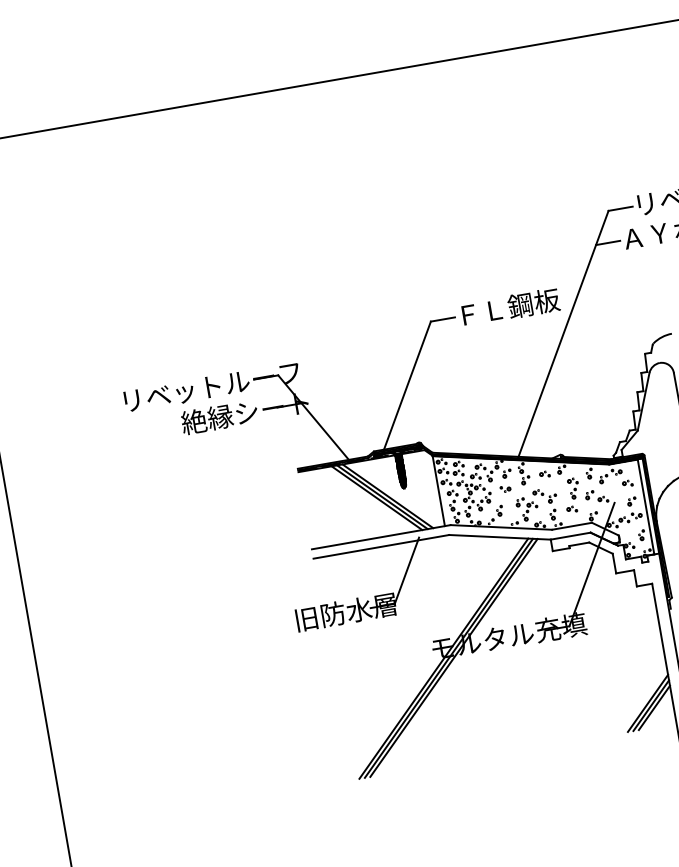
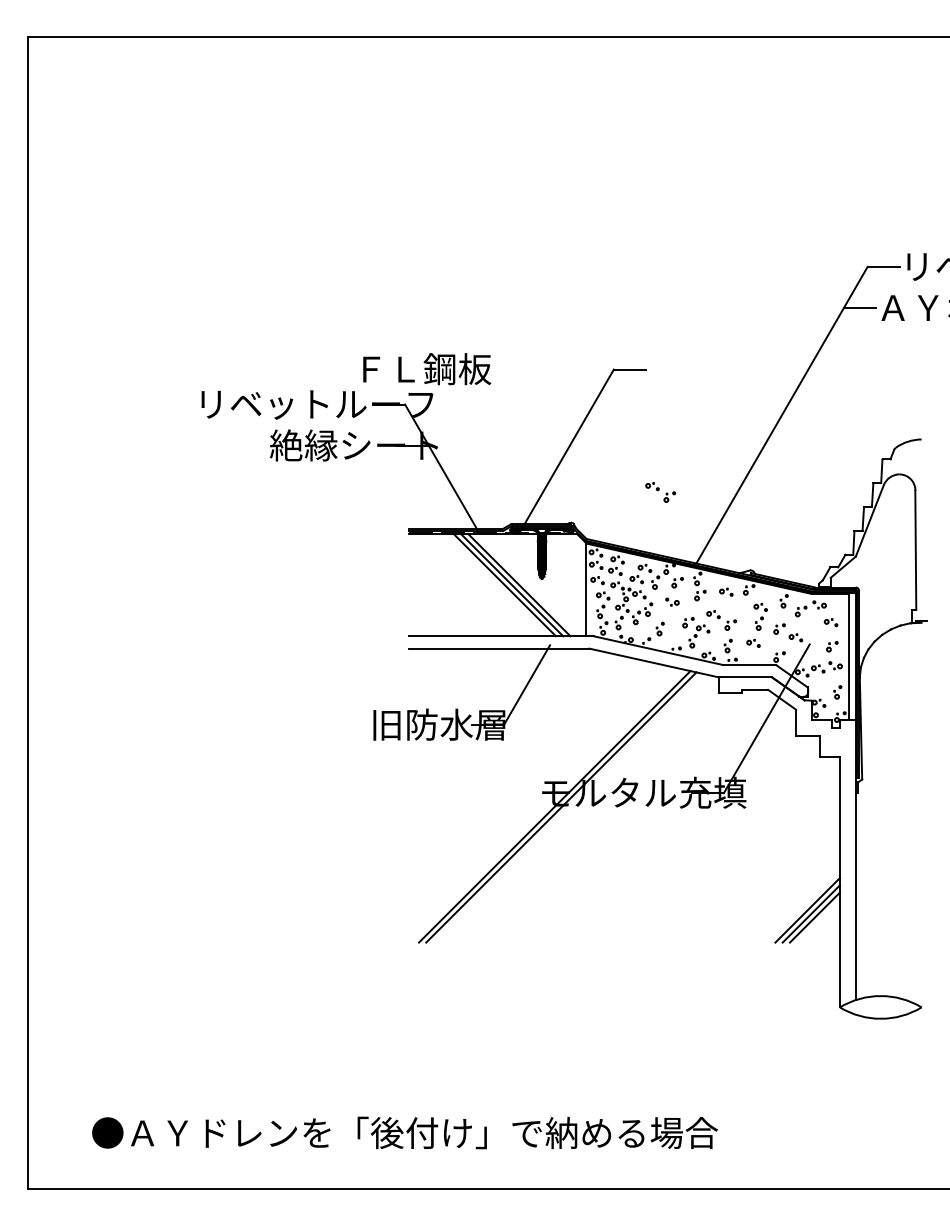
text: (511, 307) -> (427, 369), moved
part: (482, 408) -> (660, 492), added
line: (453, 657) -> (567, 807), removed

